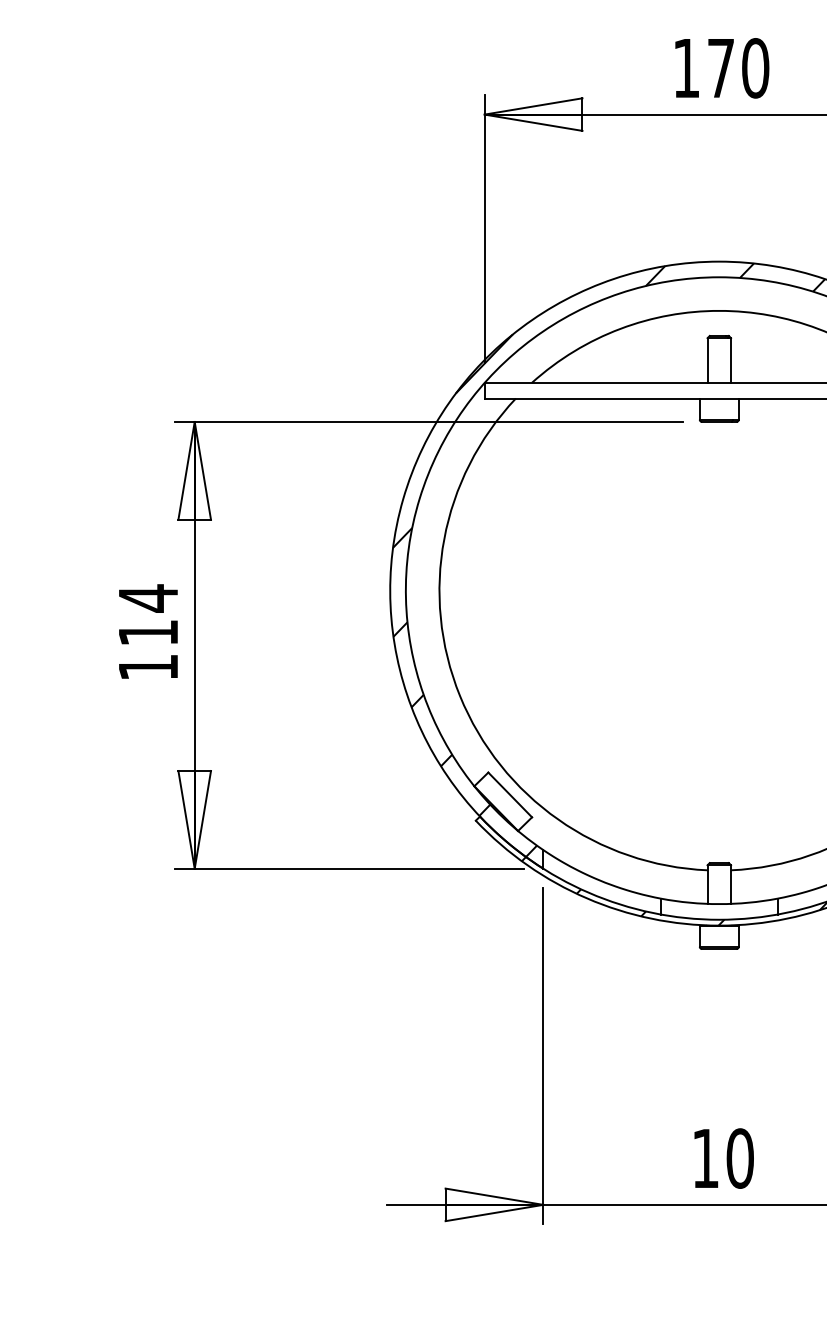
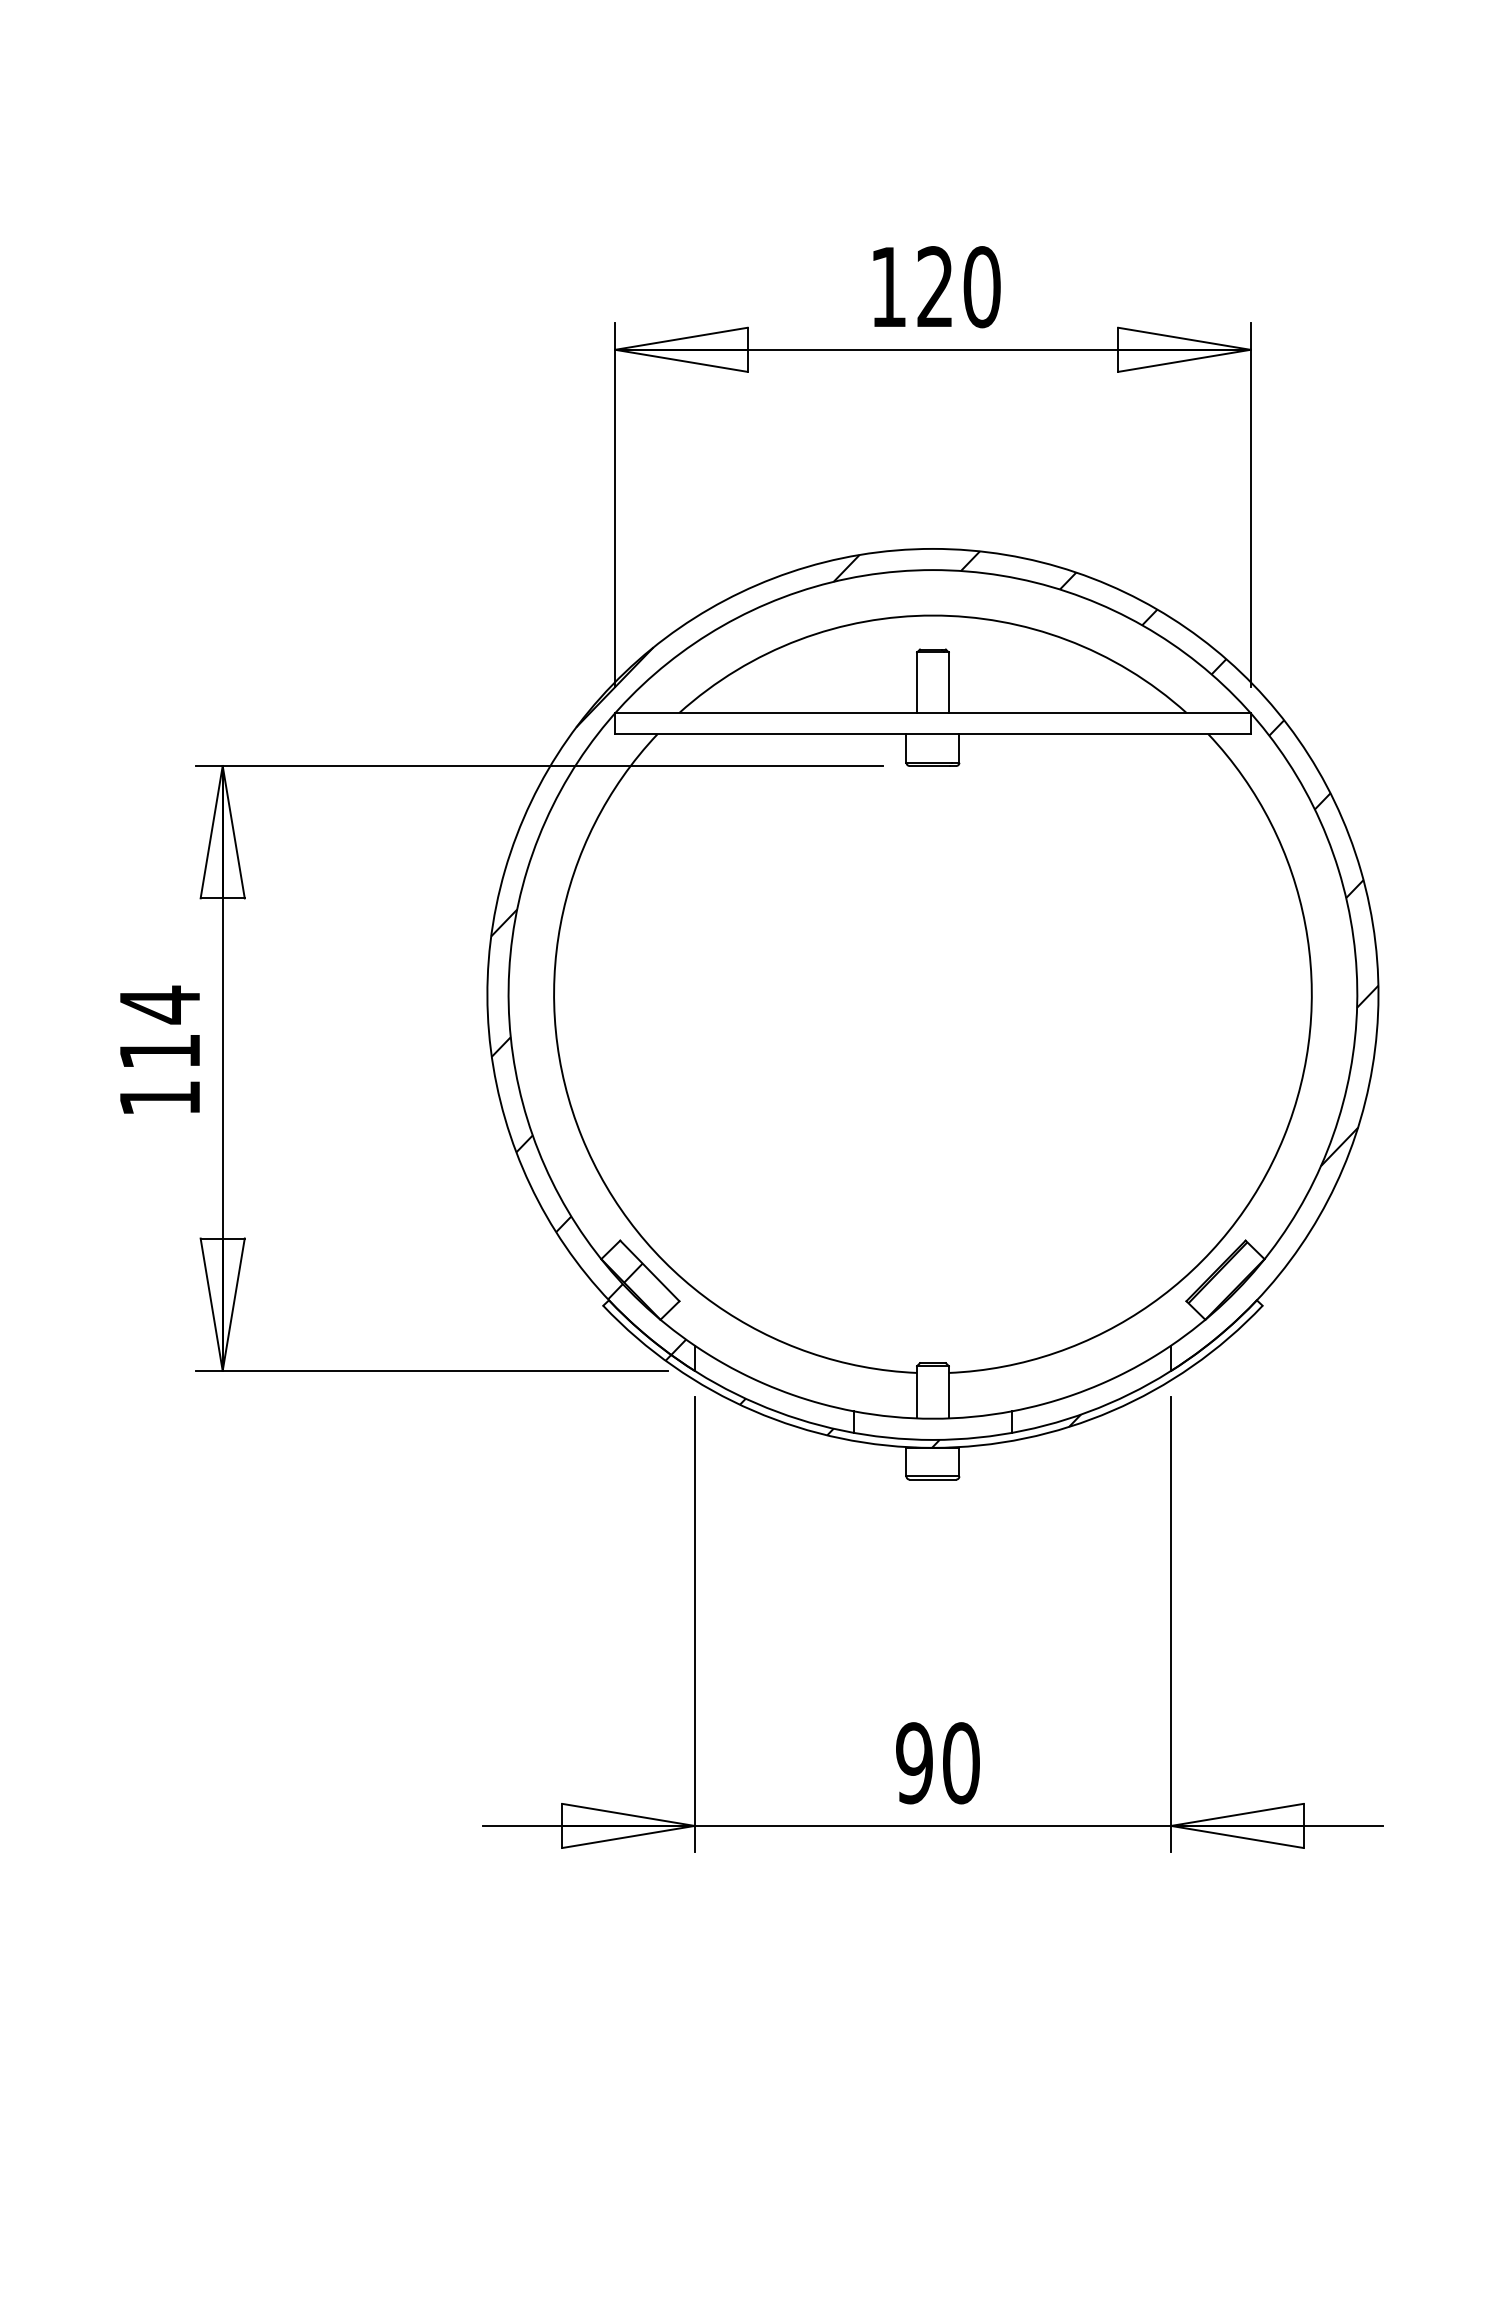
text: (720, 67) -> (934, 286), 170 -> 120
hatch: (498, 796) -> (633, 1272), added
text: (705, 1158) -> (914, 1763), 10 -> 90

